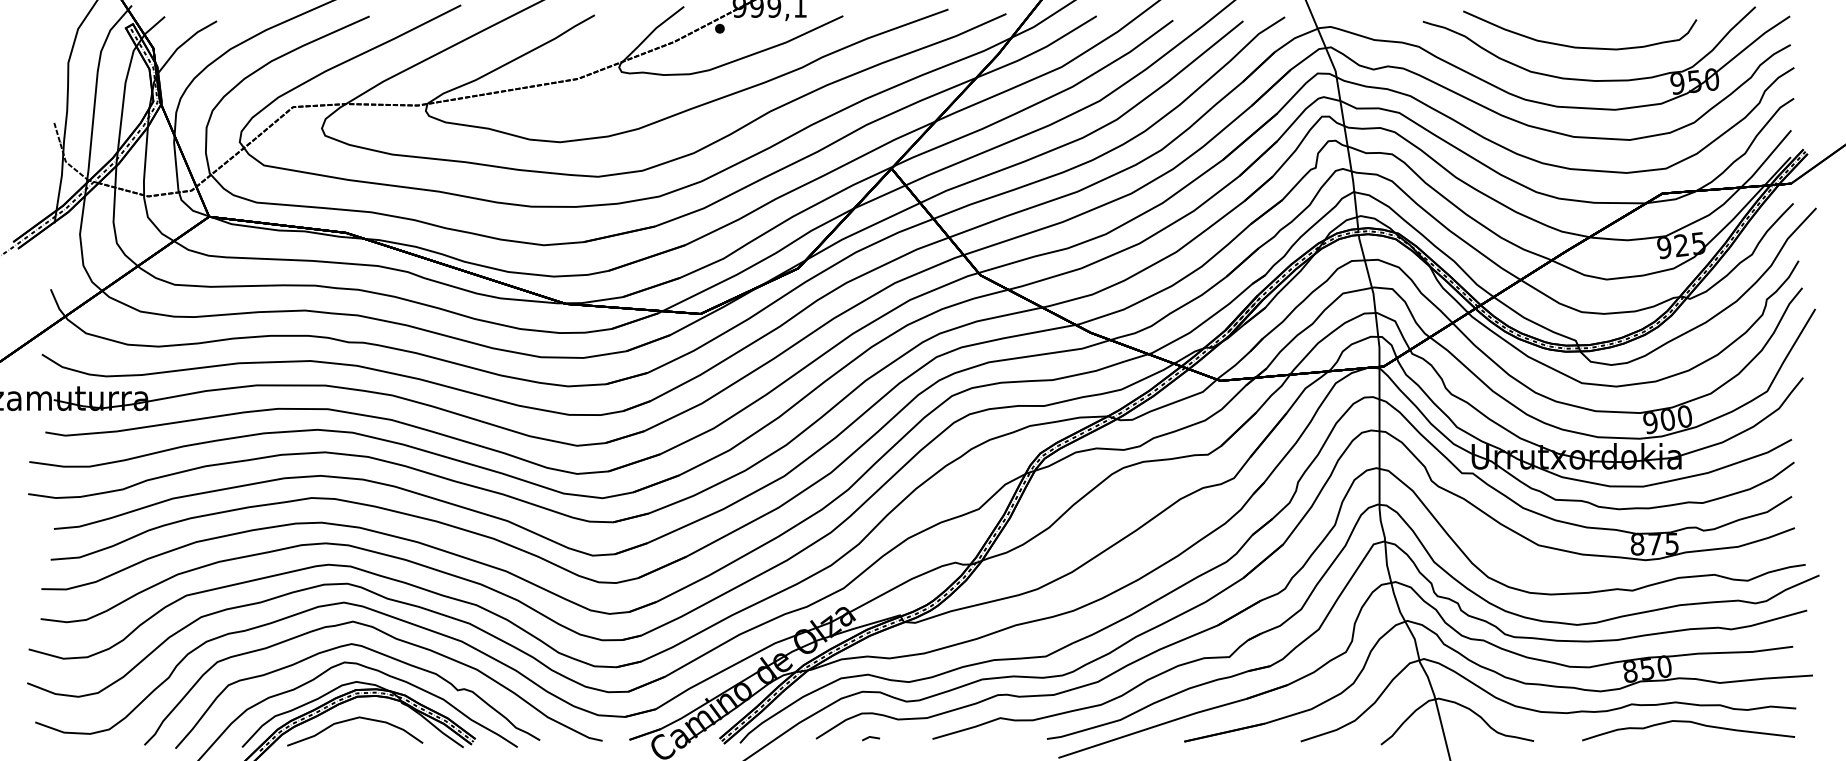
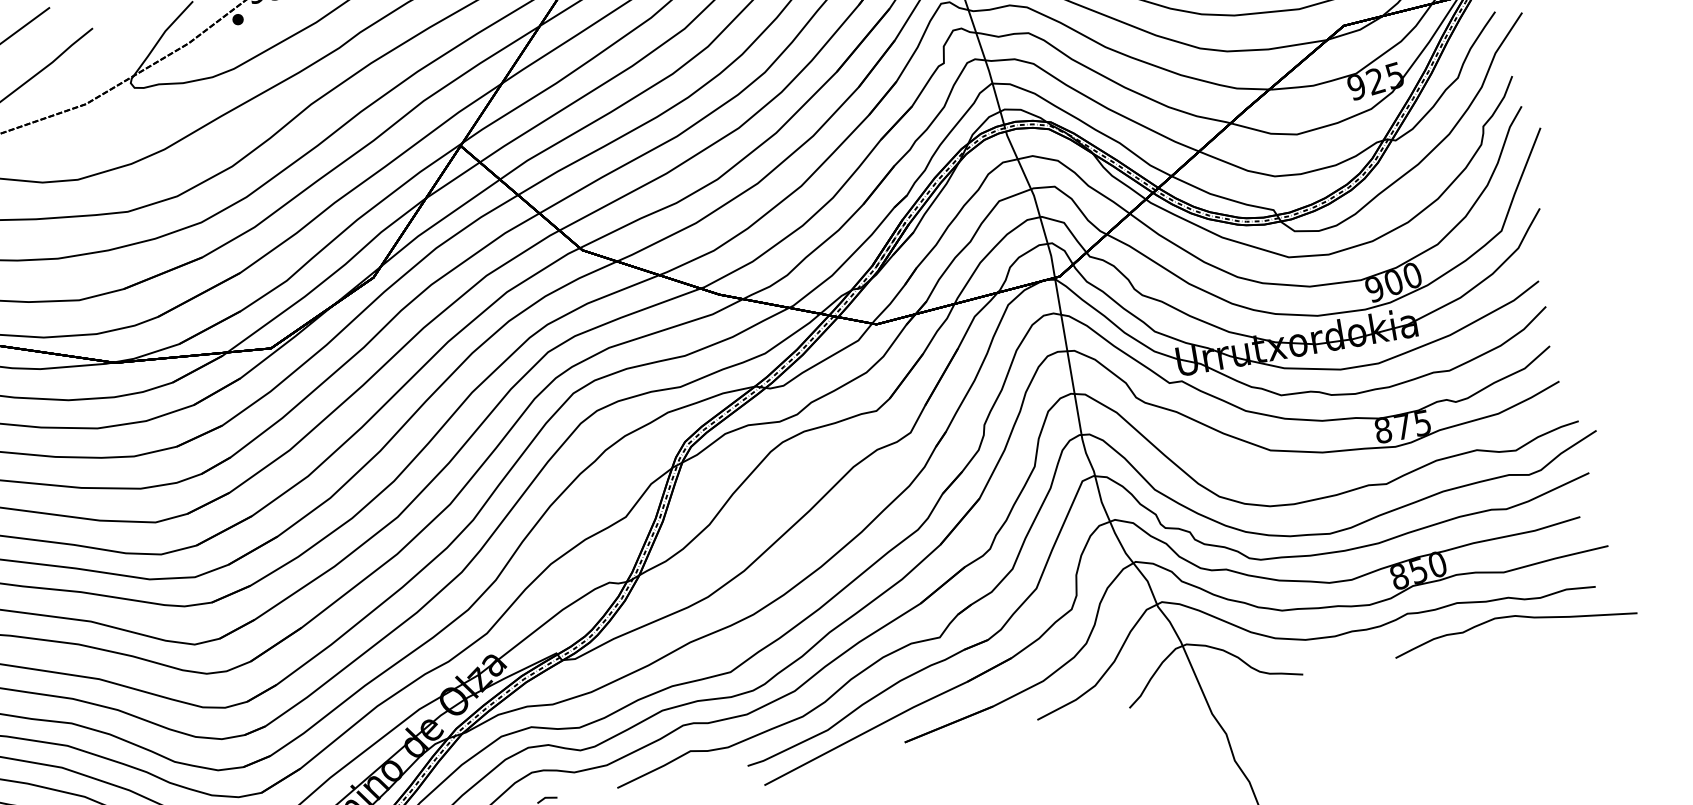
curve: (1688, 722) -> (1513, 617), moved

